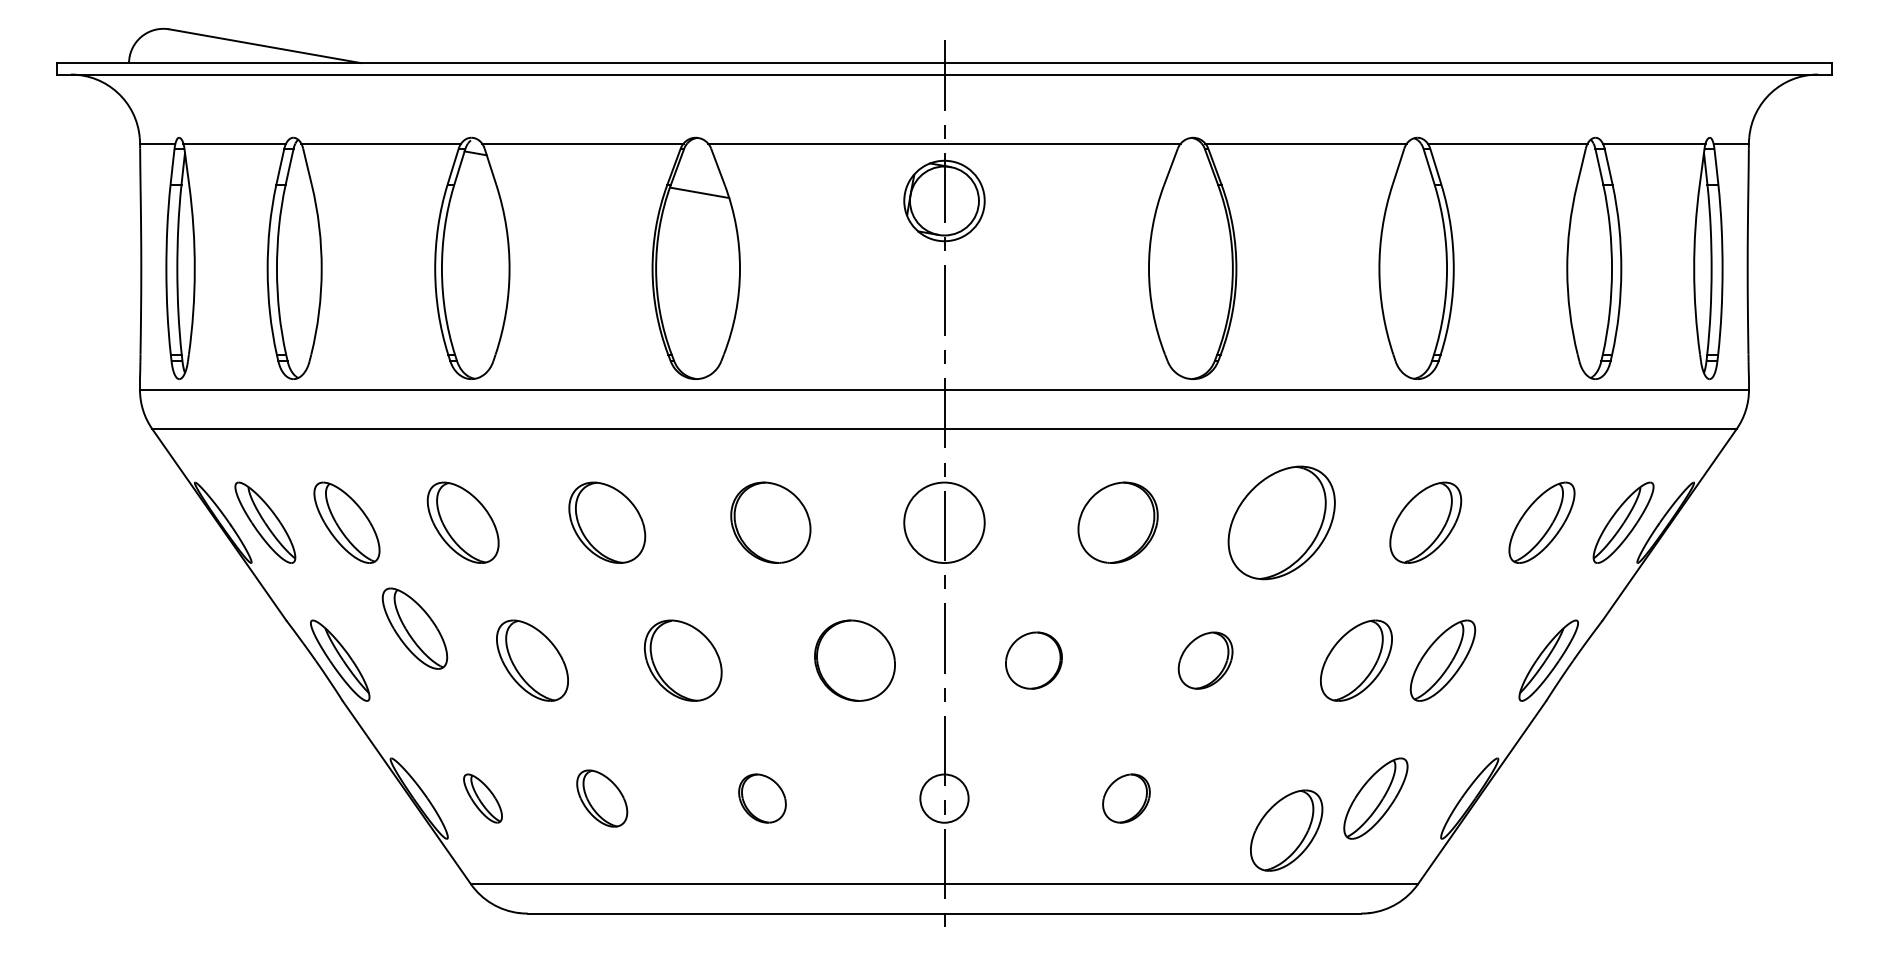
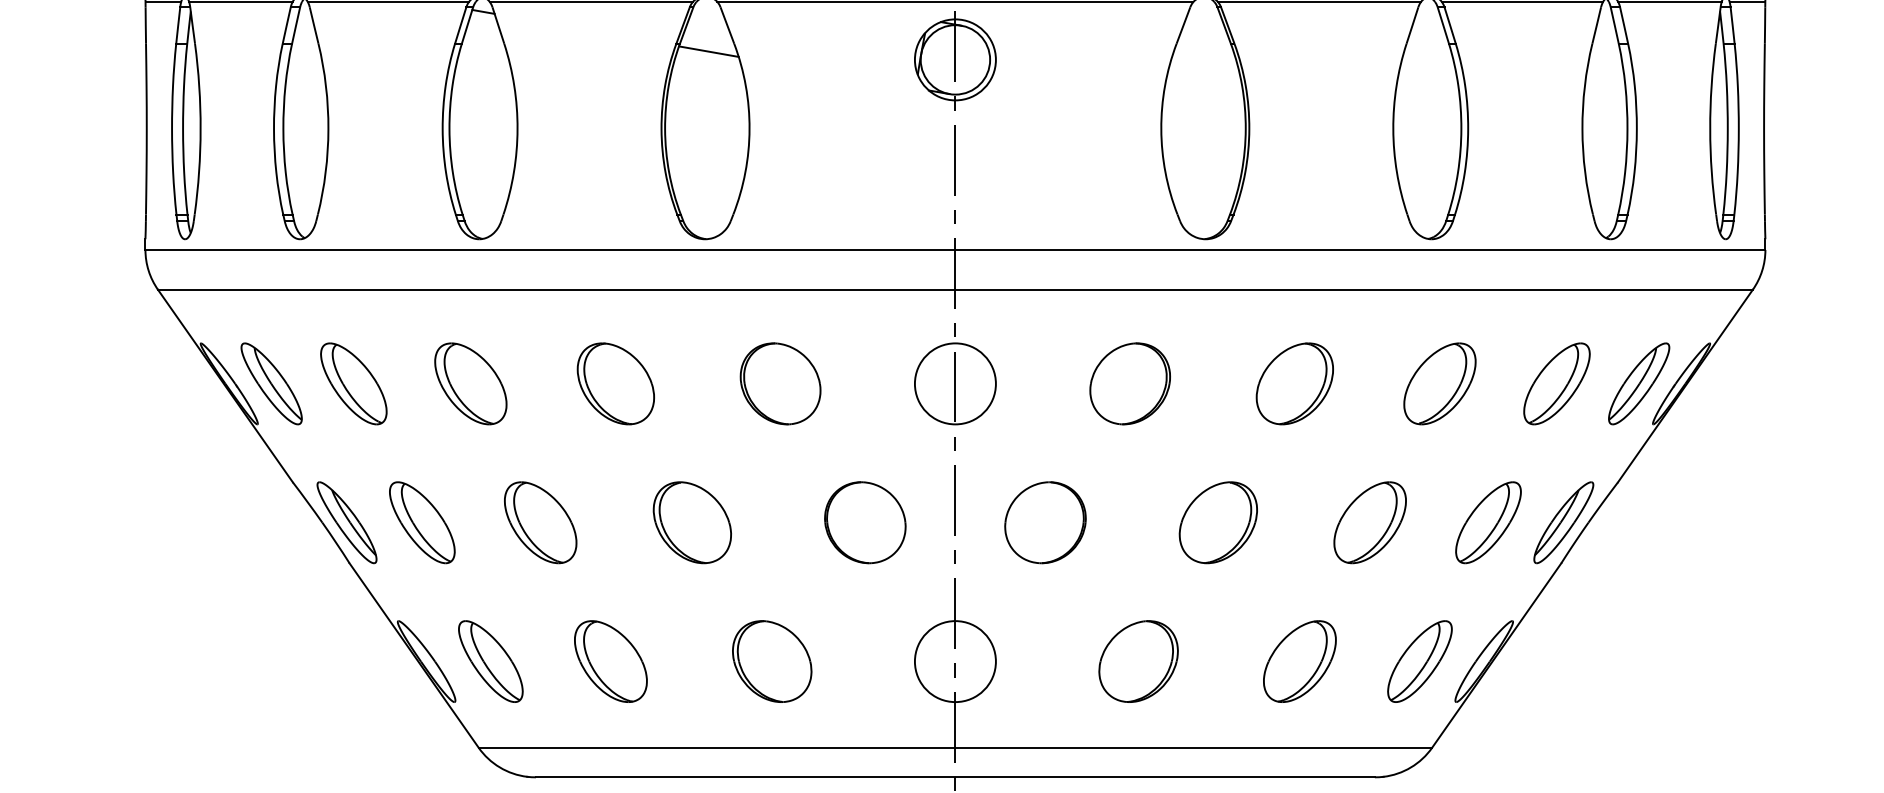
part: (1281, 522) -> (1294, 383), size x0.71
part: (414, 628) -> (421, 522), moved
part: (1033, 660) -> (1045, 522), size x1.43
part: (1205, 660) -> (1218, 522), size x1.43
part: (1442, 660) -> (1488, 522), moved
part: (482, 798) -> (490, 661), size x1.67
part: (601, 798) -> (610, 661), size x1.43
part: (762, 798) -> (772, 661), size x1.67
circle: (944, 798) -> (955, 661), size x1.67
part: (1126, 798) -> (1138, 661), size x1.67
part: (1375, 798) -> (1419, 661), moved
part: (1286, 830) -> (1299, 661), moved

